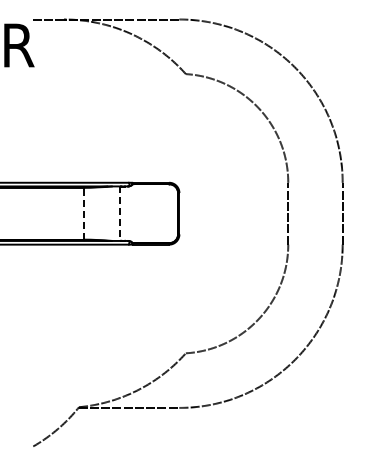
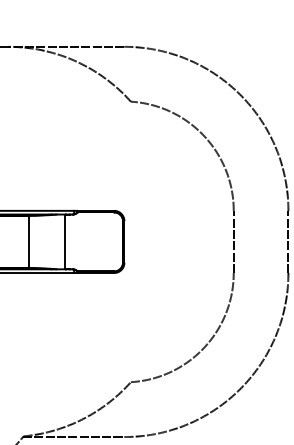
line: (84, 213) -> (29, 241), dashed -> solid
line: (119, 214) -> (64, 242), dashed -> solid

